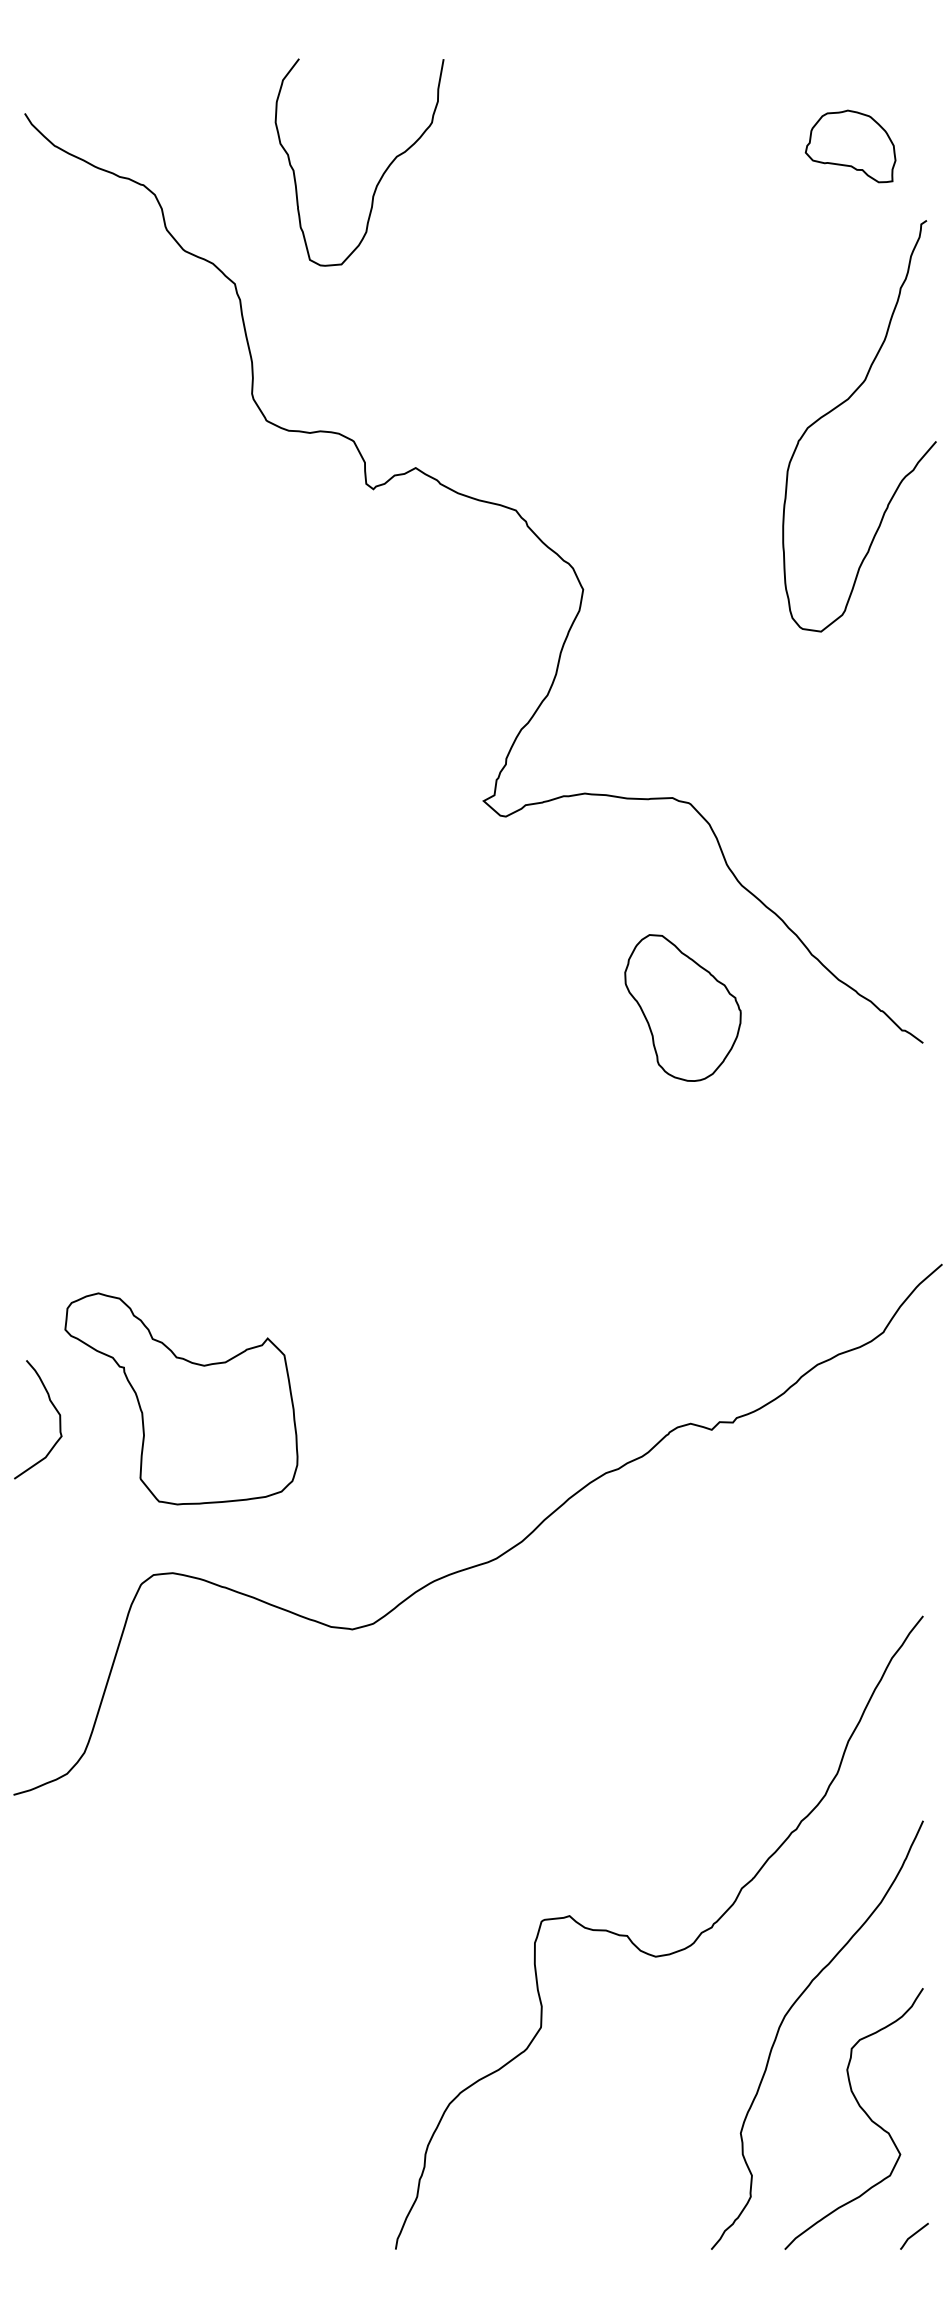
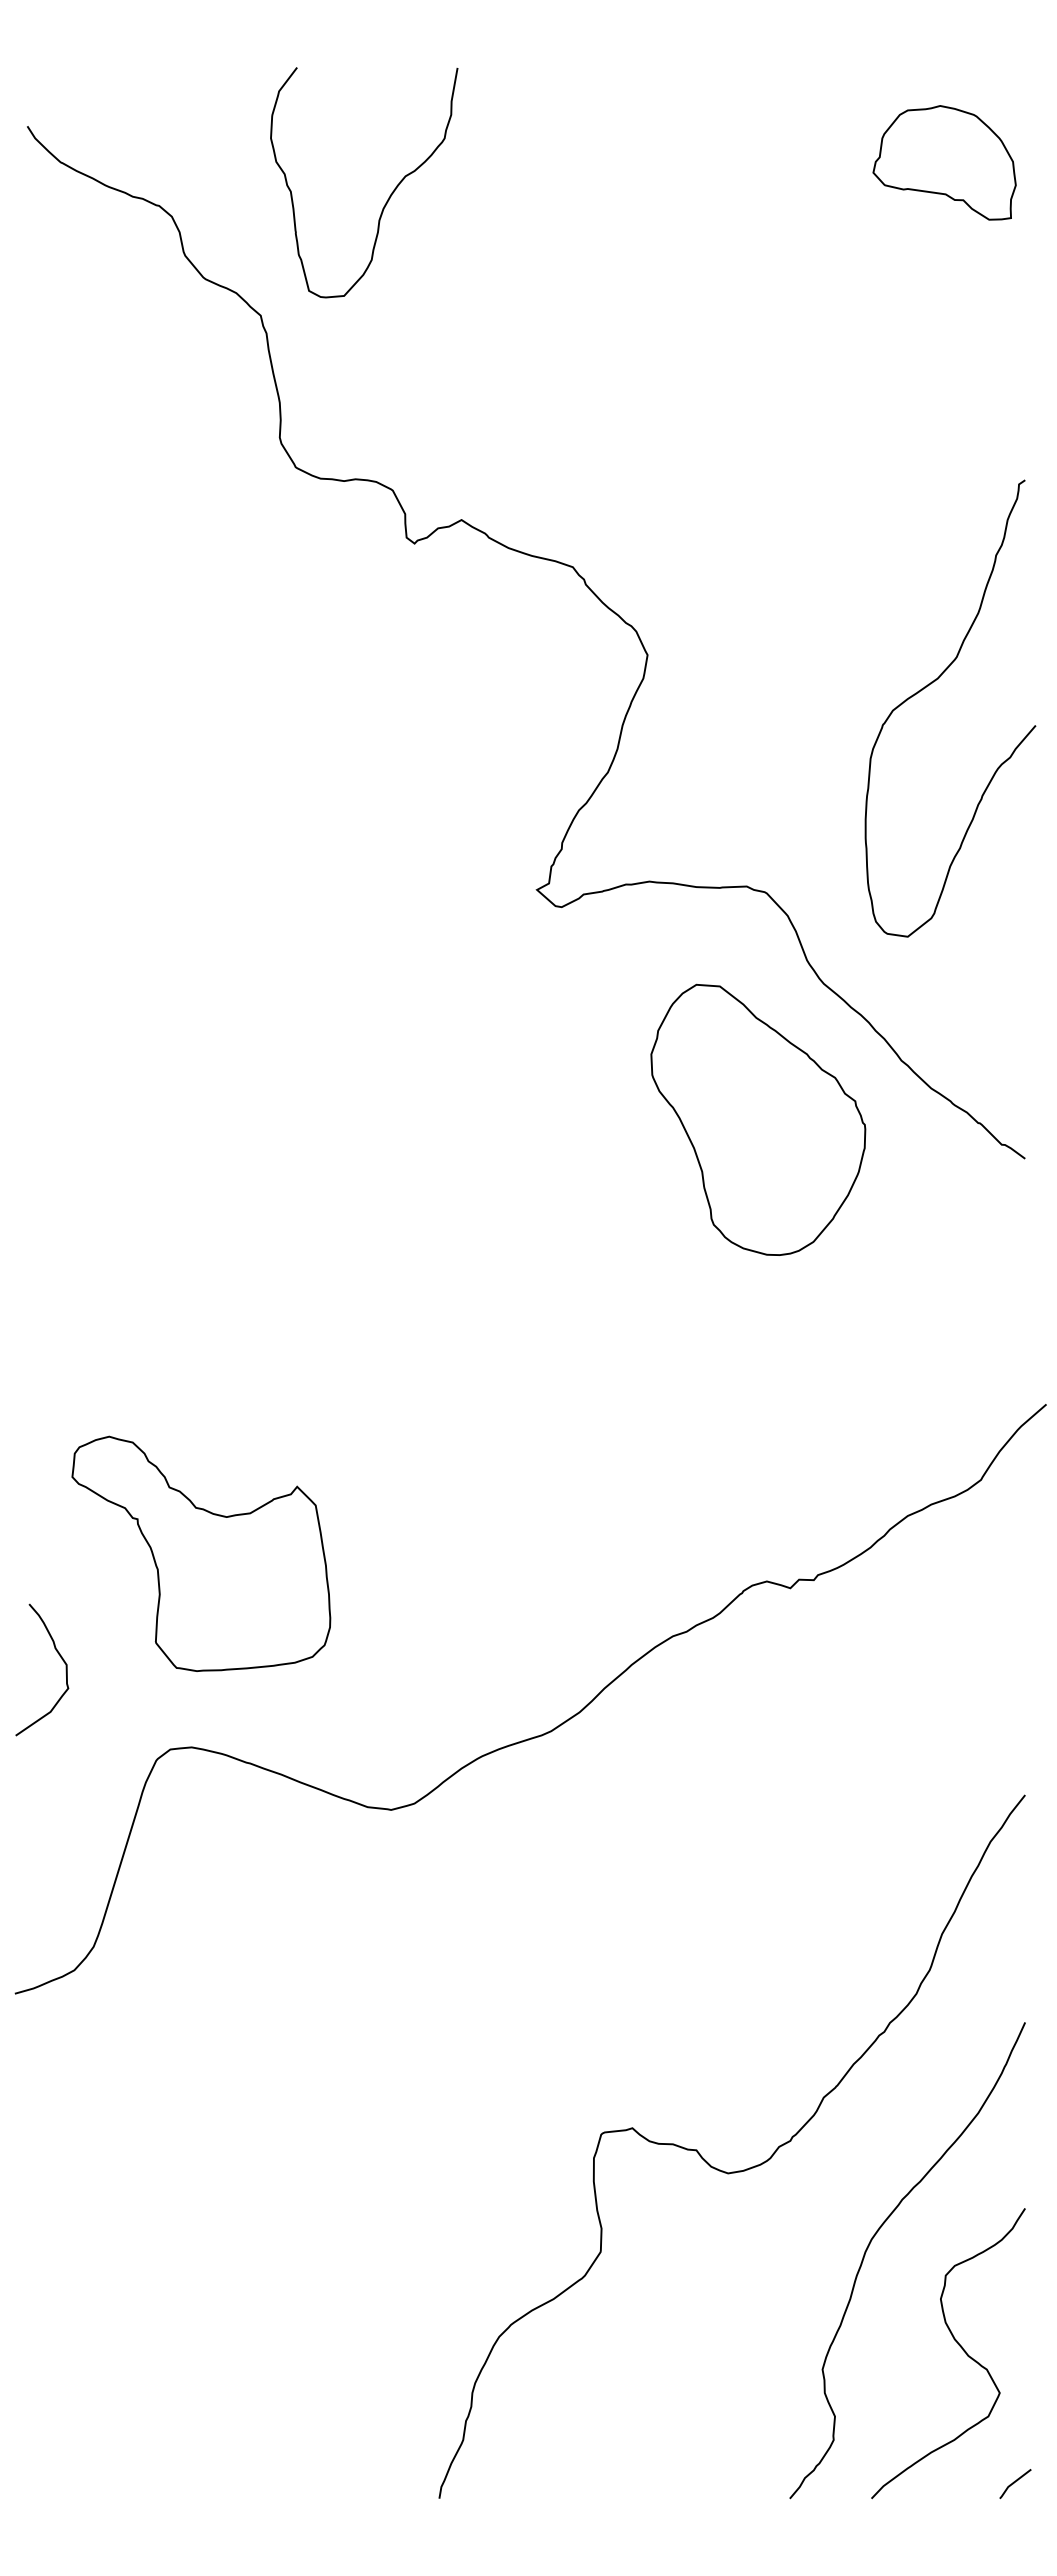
part: (850, 146) -> (944, 162), size x1.43
curve: (382, 174) -> (389, 195), moved
curve: (842, 404) -> (931, 684), moved
part: (683, 1007) -> (758, 1119), size x1.67
curve: (53, 1407) -> (59, 1656), moved

